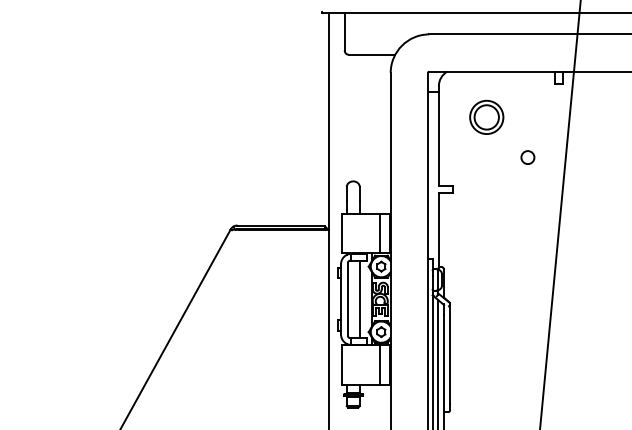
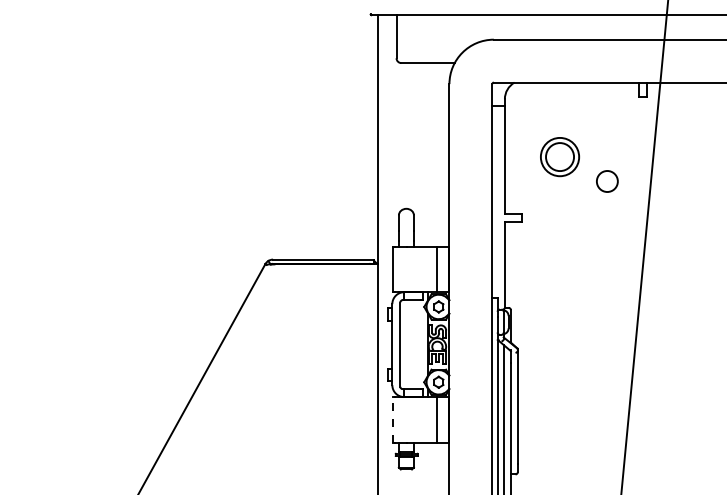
part: (486, 116) -> (559, 156), moved
circle: (527, 157) -> (606, 181), size x1.4
line: (359, 299) -> (413, 344), removed
line: (341, 364) -> (392, 419), solid -> dashed

